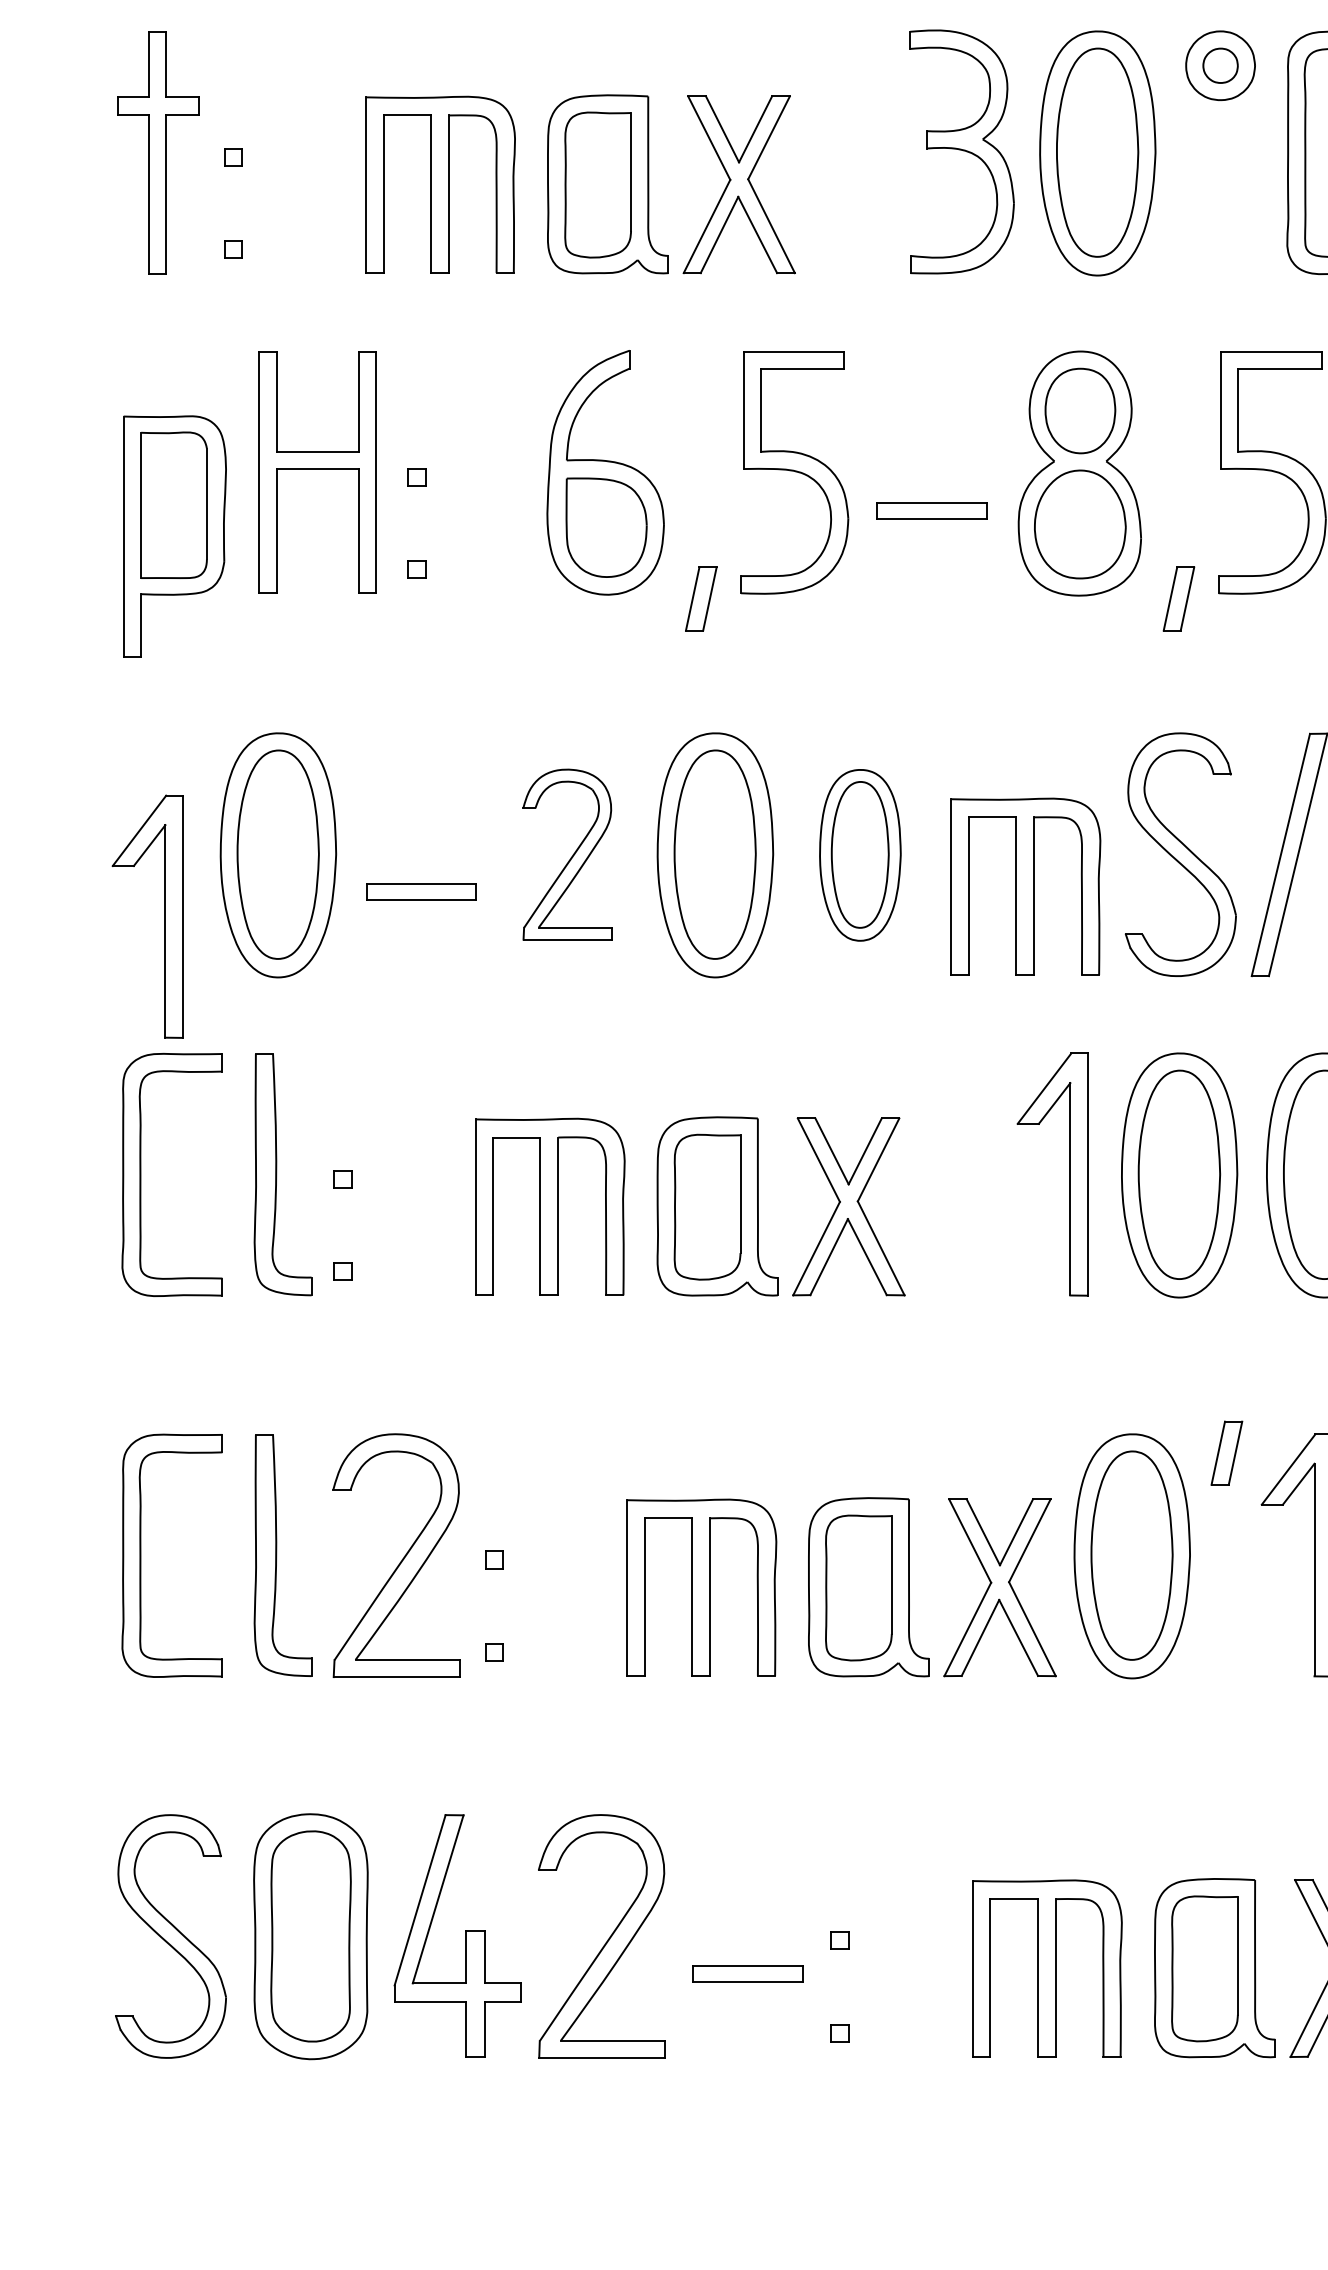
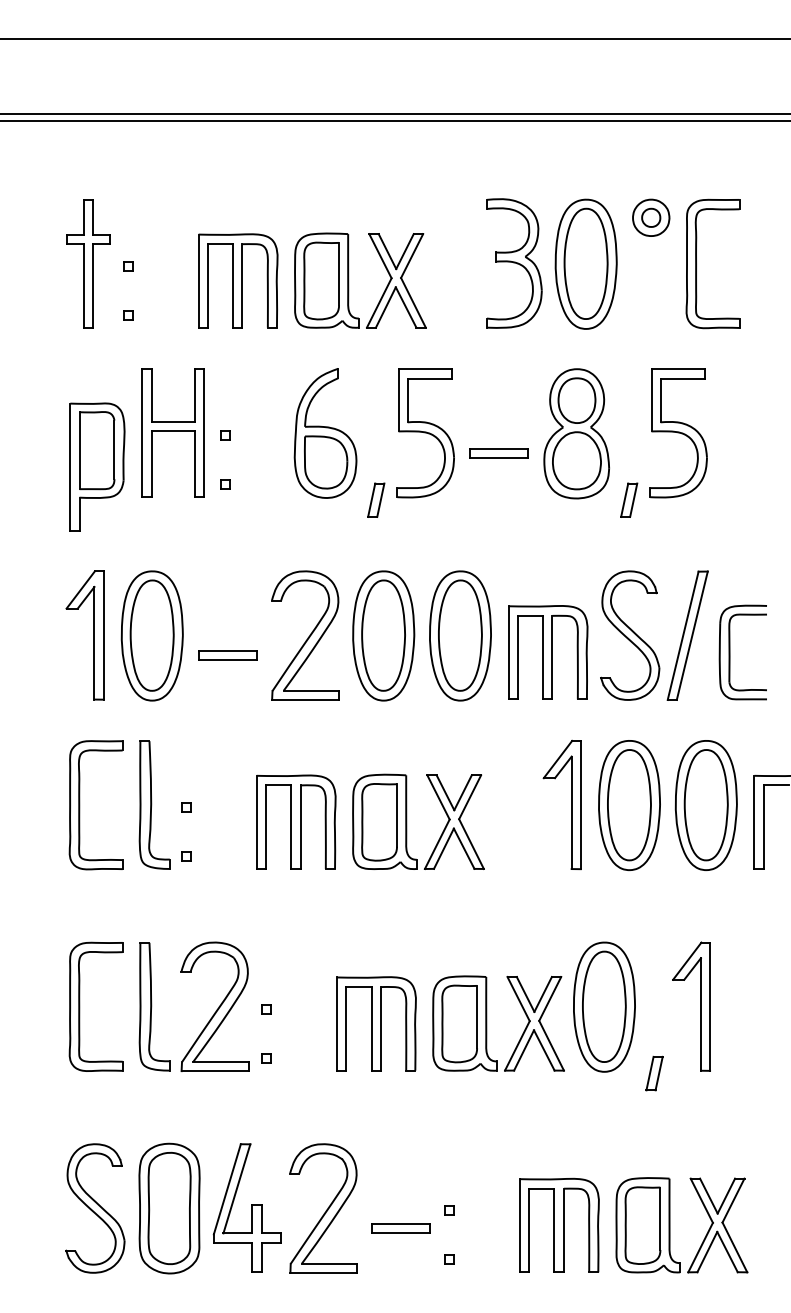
part: (567, 854) -> (305, 635), size x1.43
part: (860, 854) -> (460, 635), size x1.43
part: (163, 916) -> (93, 635), moved
part: (1226, 1453) -> (654, 1073), moved

